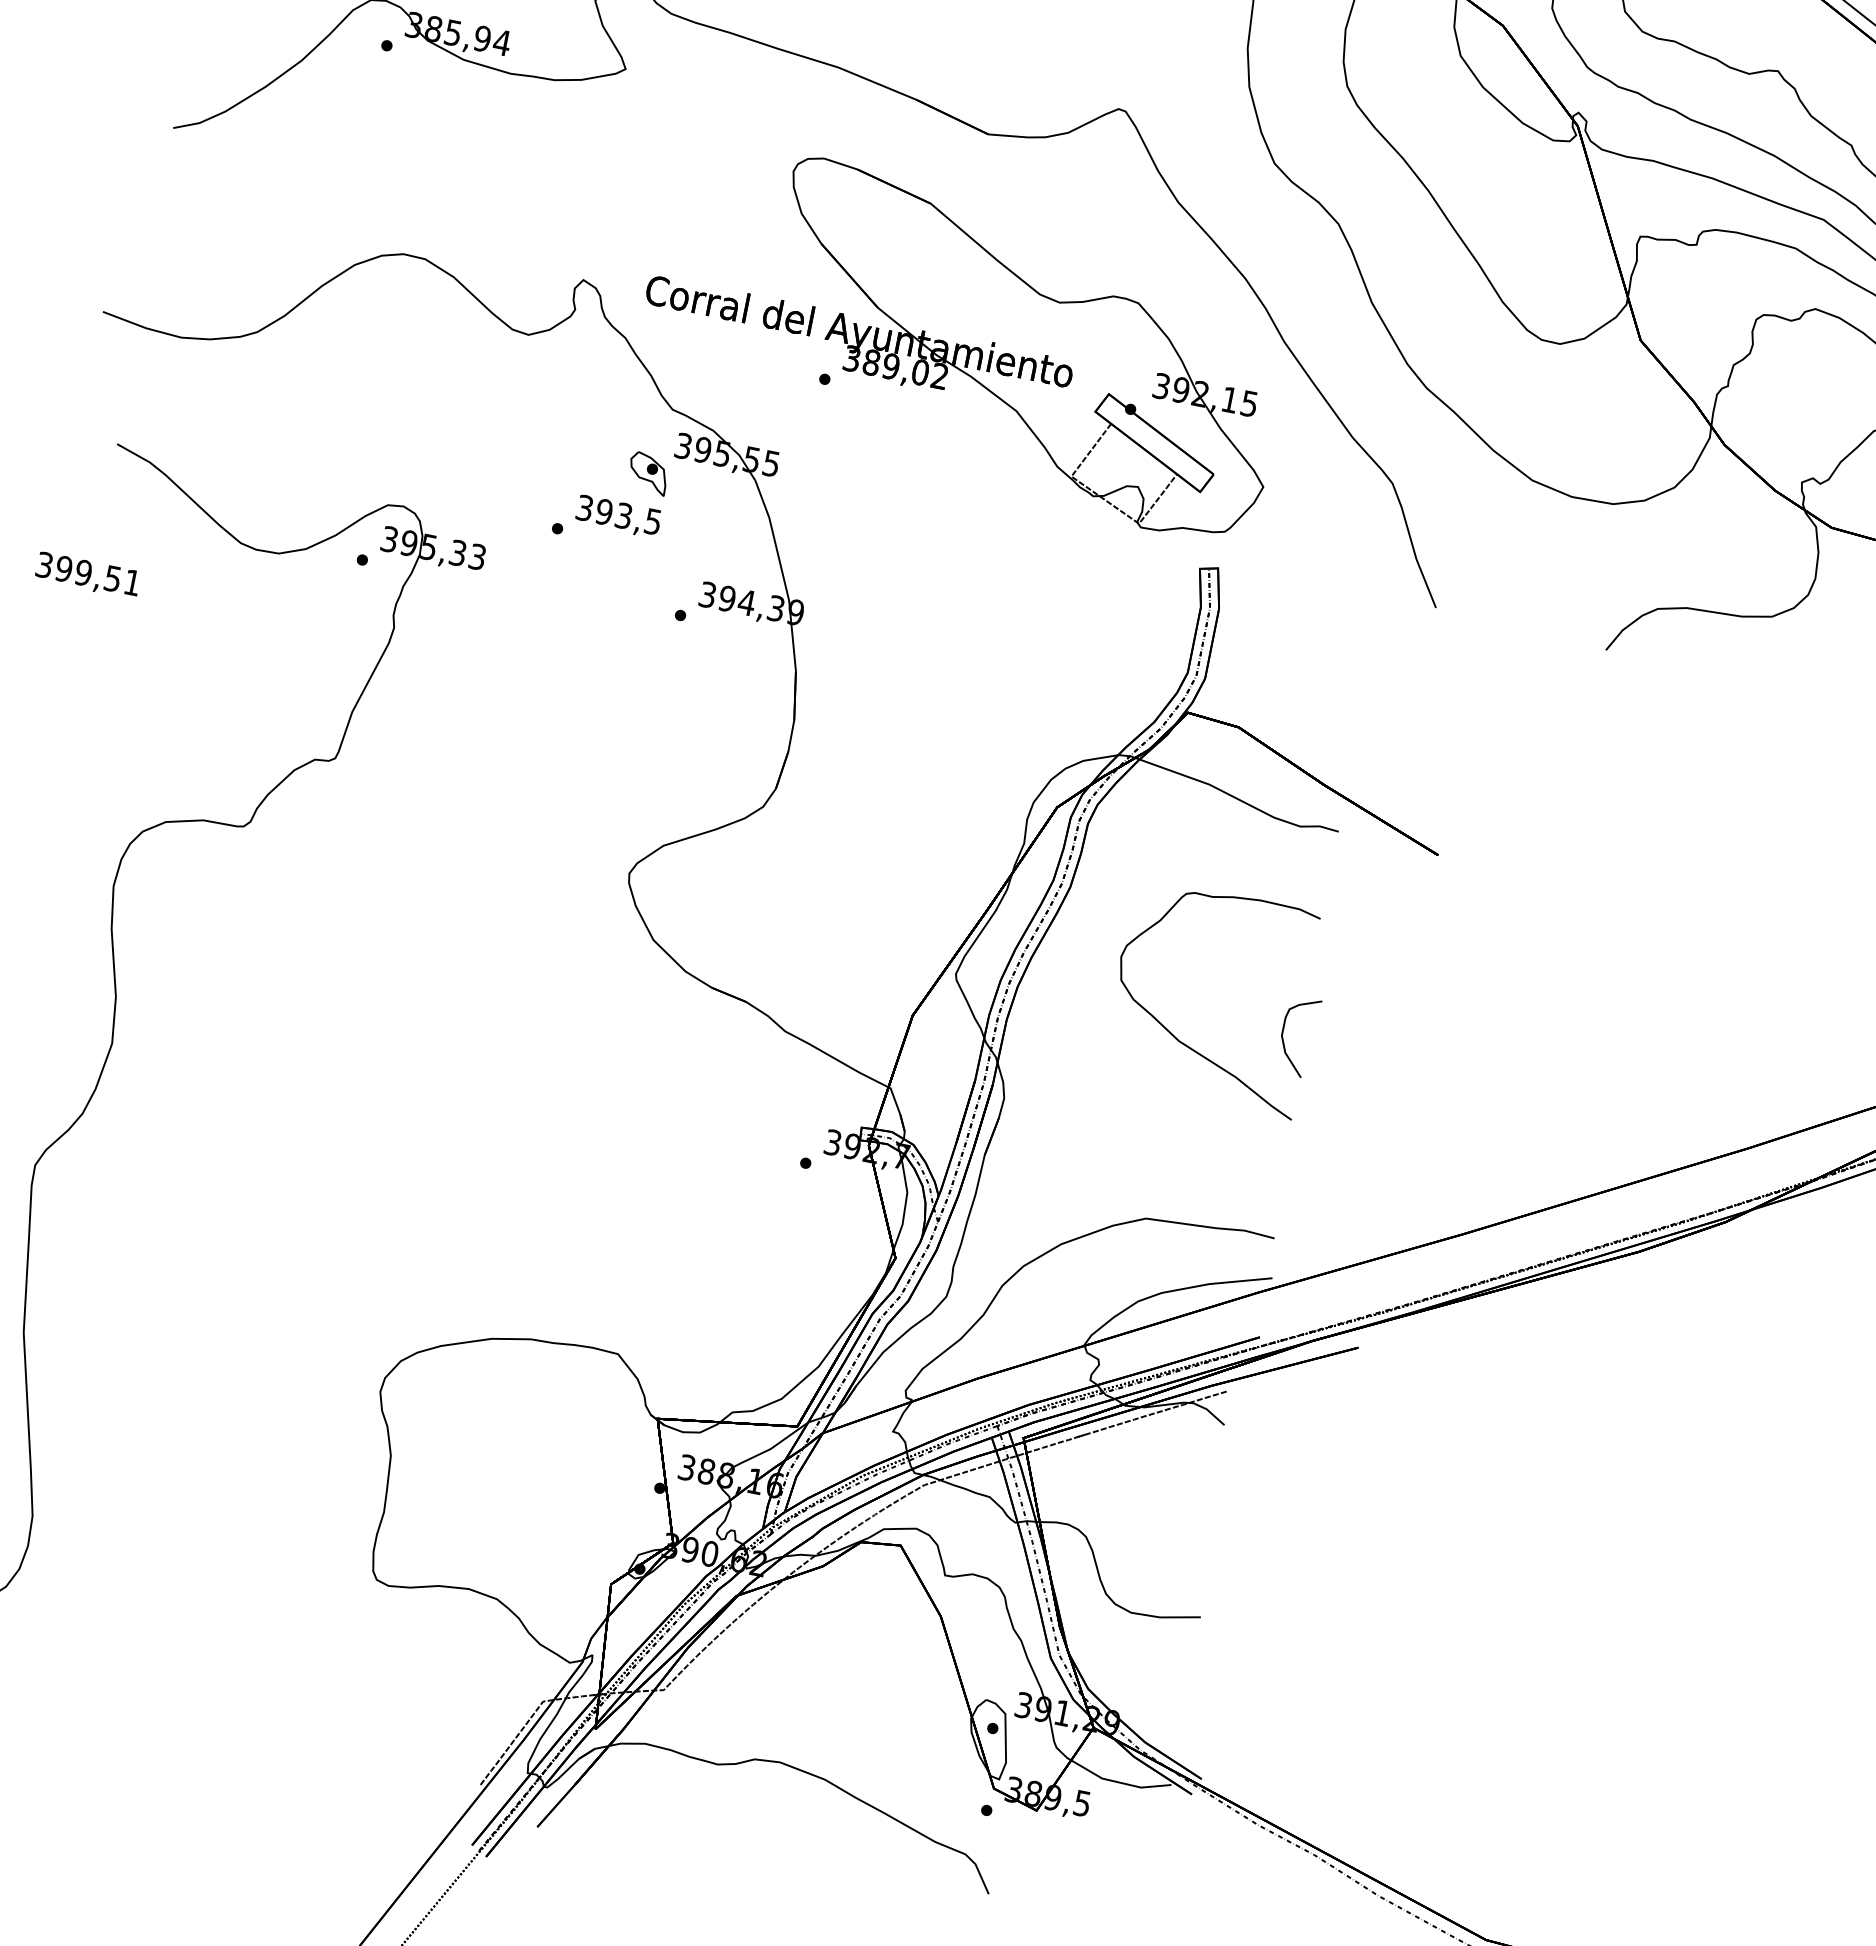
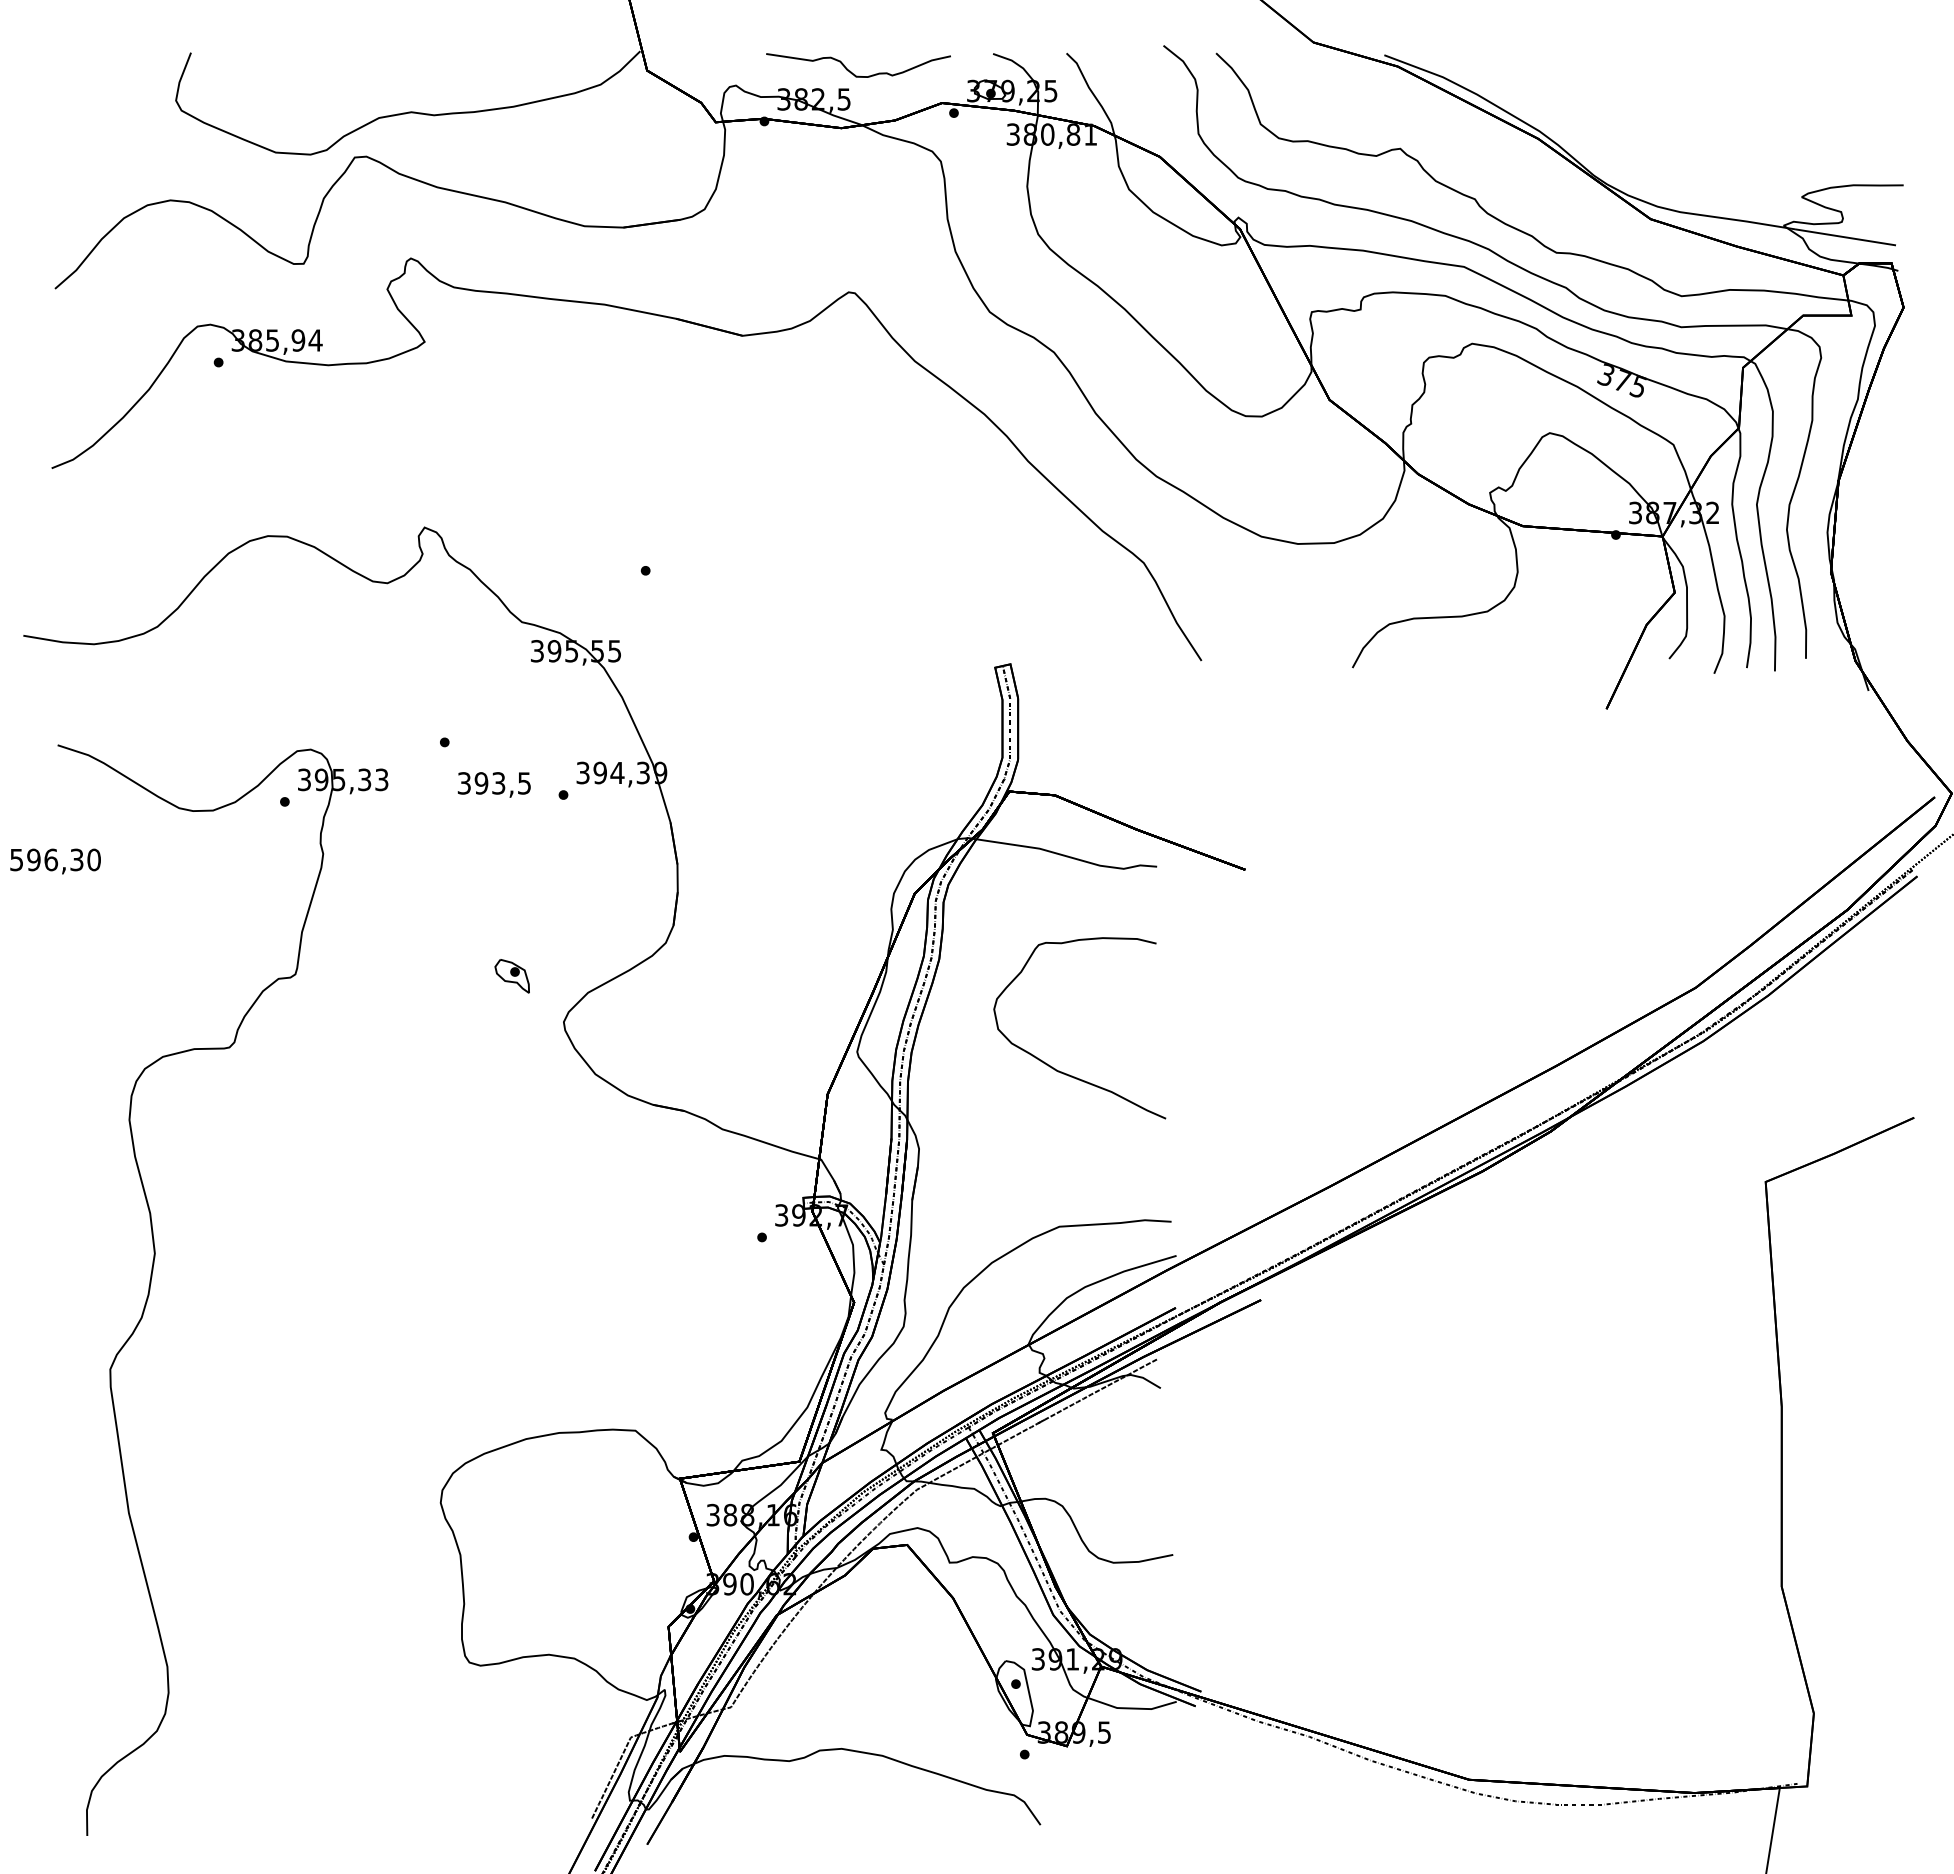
part: (964, 339) -> (757, 513), removed
part: (647, 473) -> (511, 976), moved
text: (617, 516) -> (493, 784), moved
text: (88, 573) -> (55, 859), 399,51 -> 596,30
curve: (1283, 1037) -> (1145, 1050), removed

